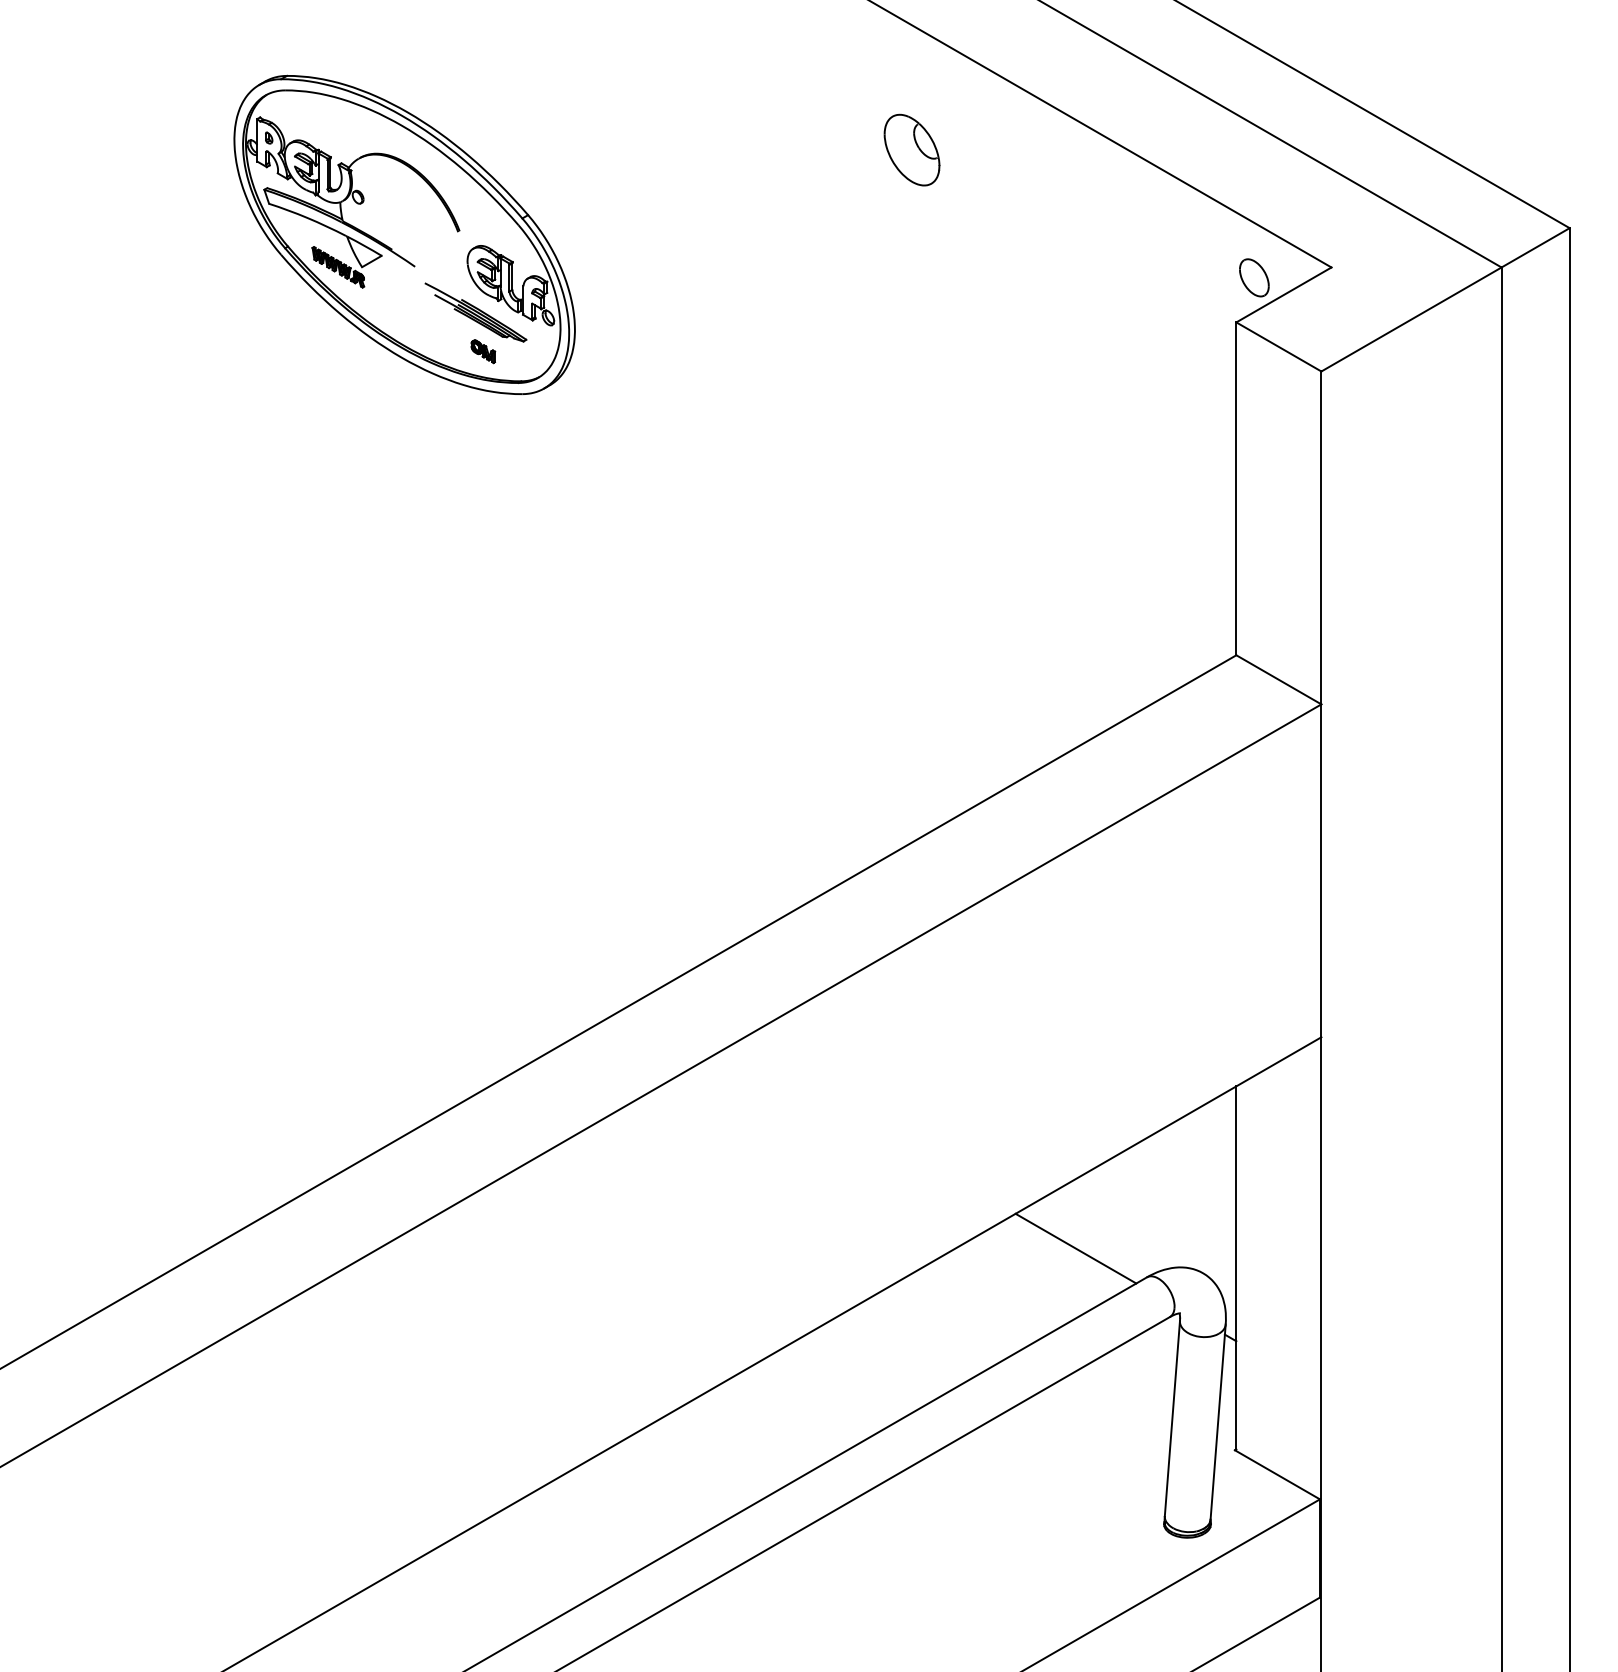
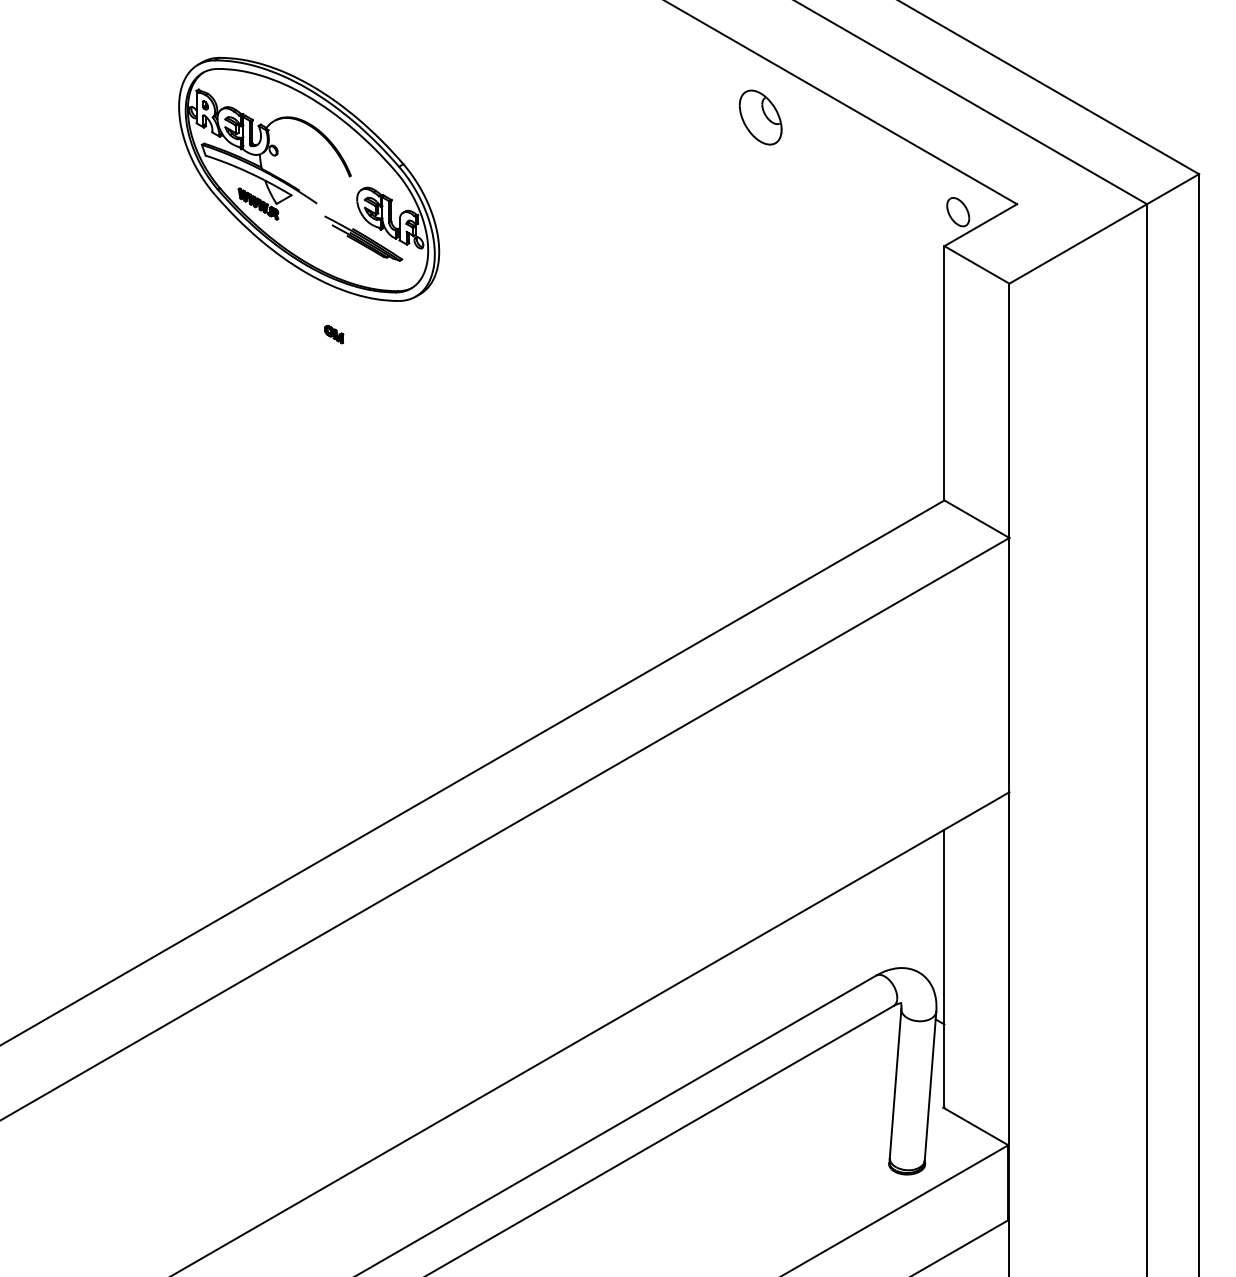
part: (911, 150) -> (760, 117), moved
part: (483, 351) -> (334, 334), moved
line: (1075, 1248) -> (821, 953), removed

